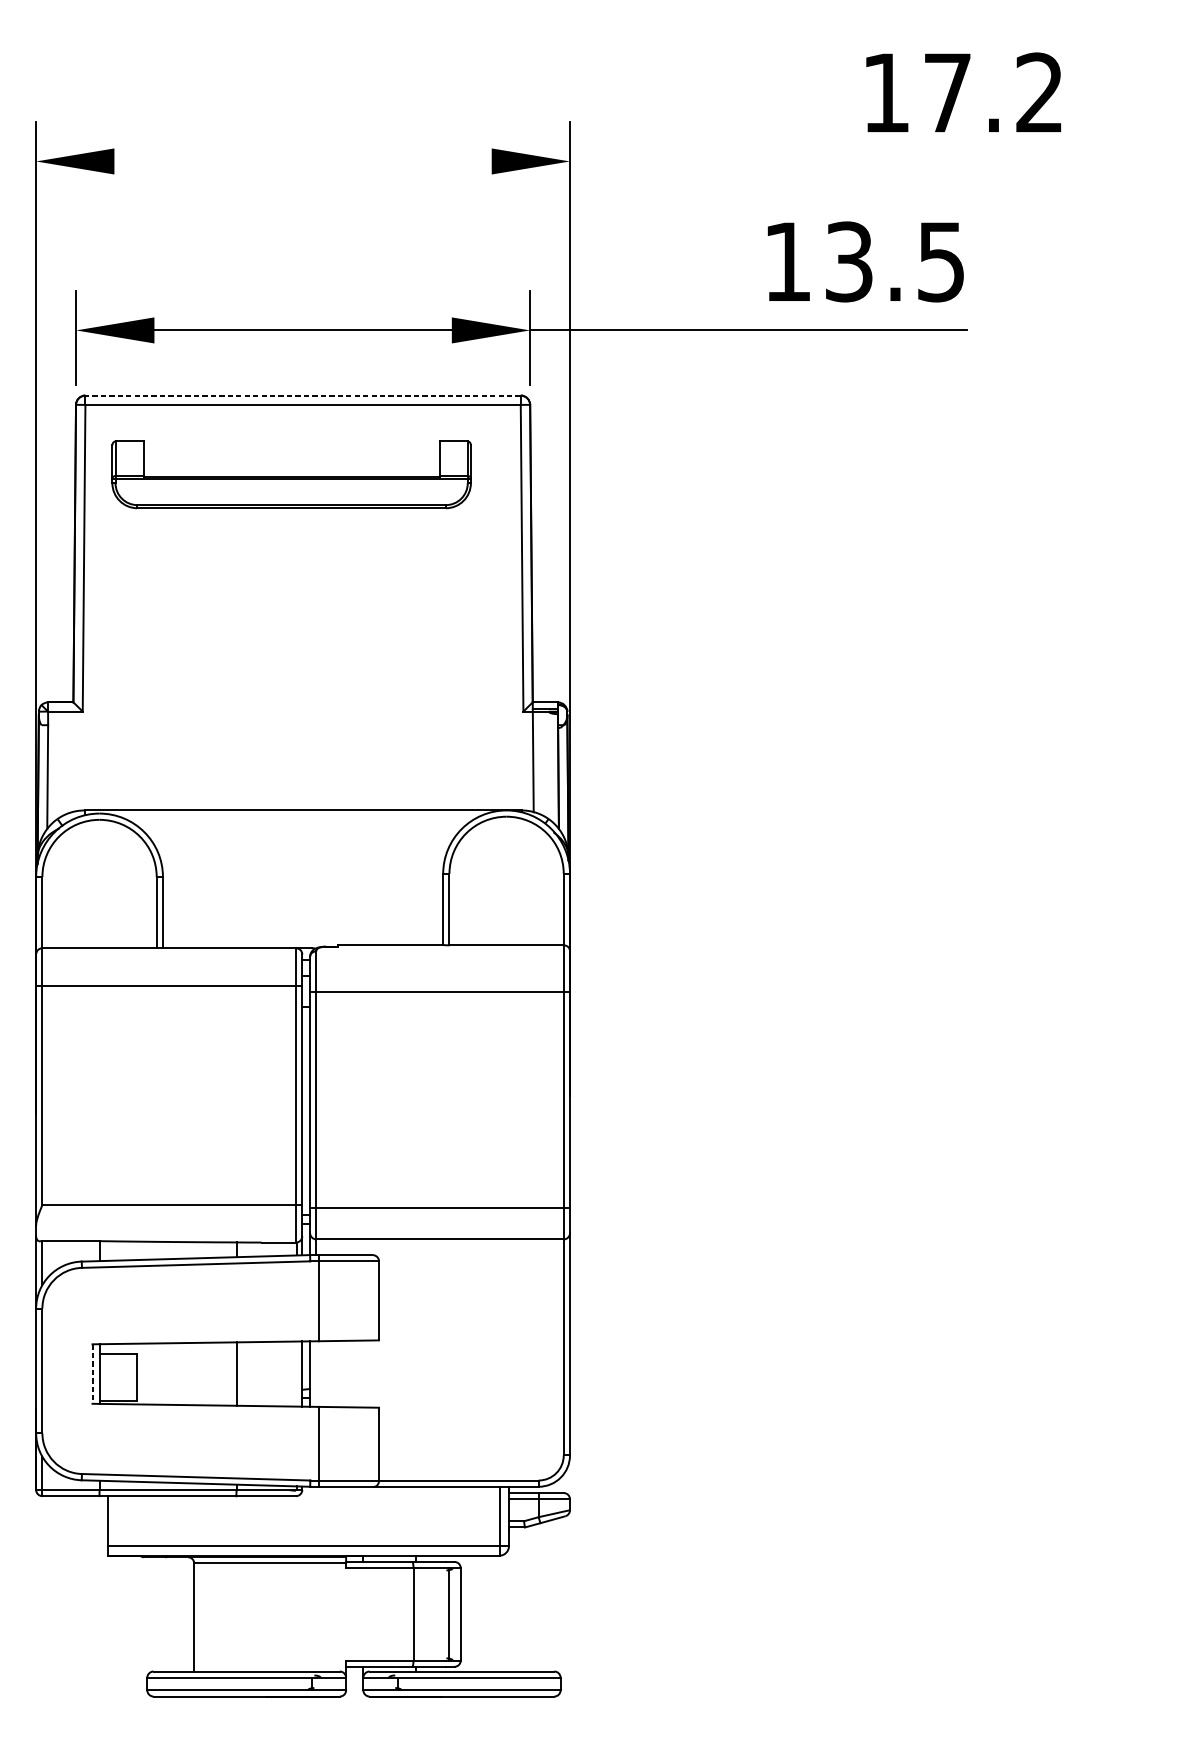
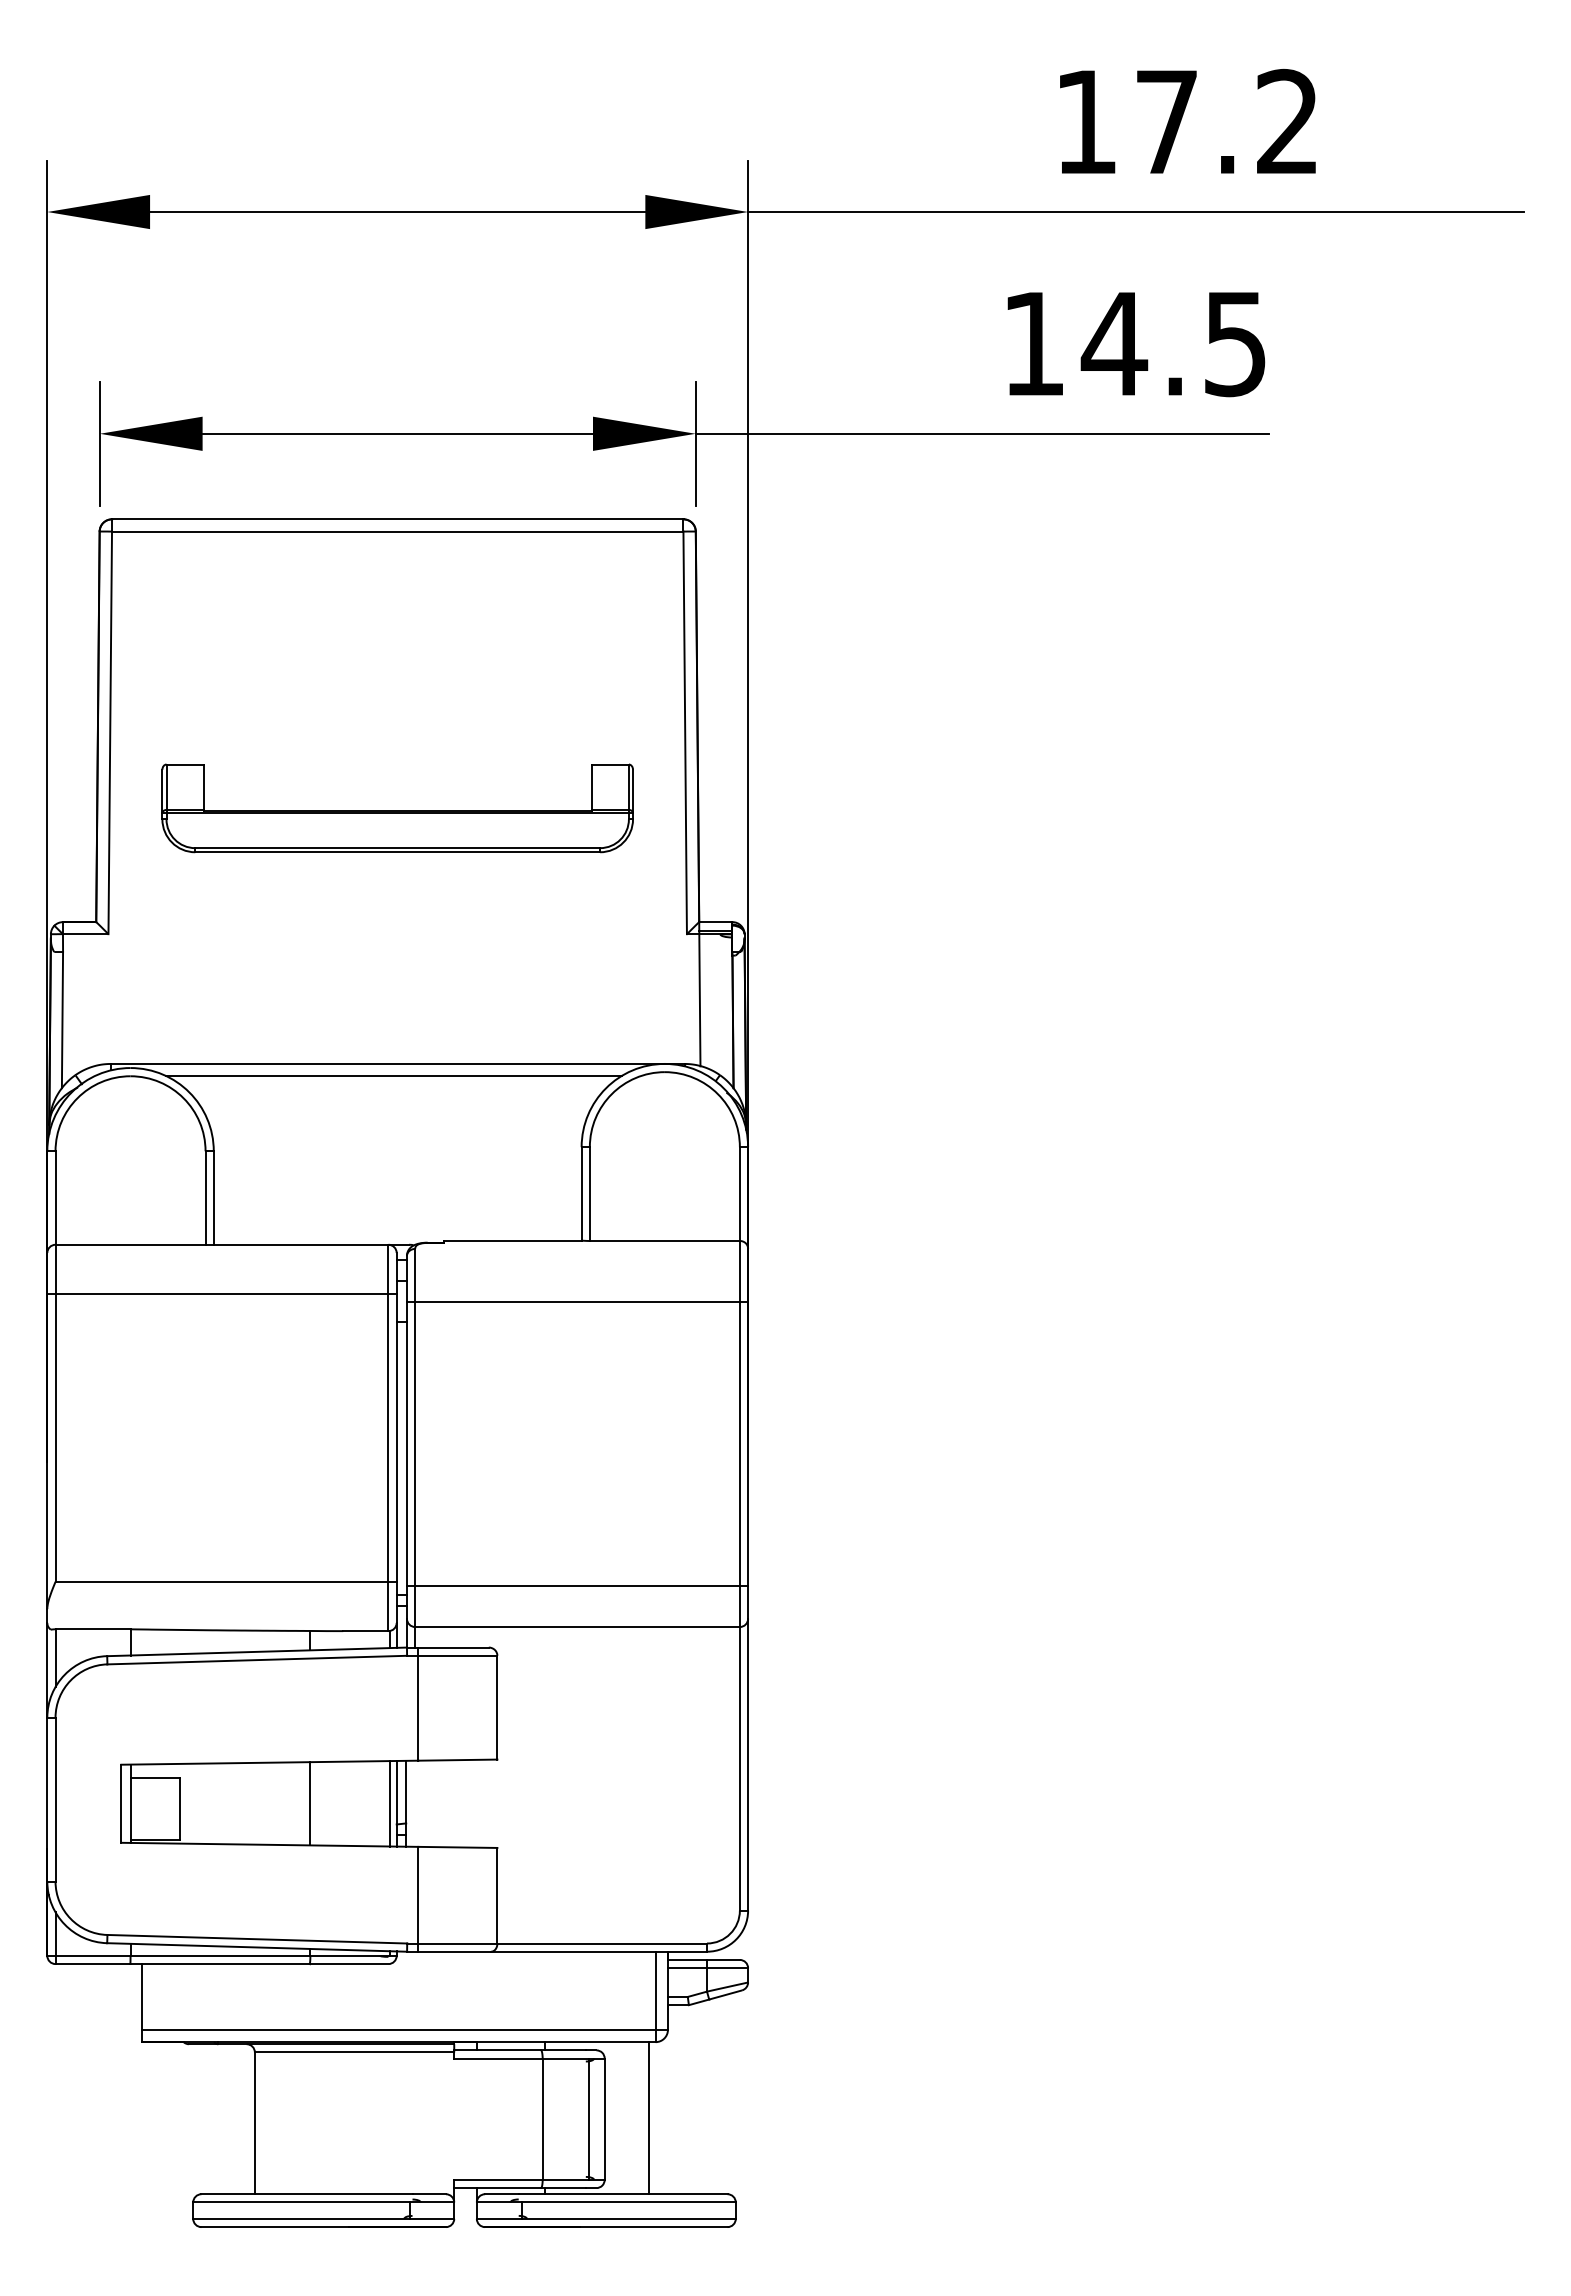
text: (963, 92) -> (1187, 121), moved
line: (302, 161) -> (397, 212), added
line: (865, 161) -> (1135, 212), added
text: (849, 261) -> (1114, 343), 13.5 -> 14.5
line: (302, 395) -> (397, 519), dashed -> solid
part: (291, 474) -> (397, 808), moved
line: (299, 820) -> (393, 1076), added
line: (296, 1373) -> (389, 1803), added
line: (92, 1374) -> (121, 1804), dashed -> solid
line: (494, 1613) -> (649, 2118), added

